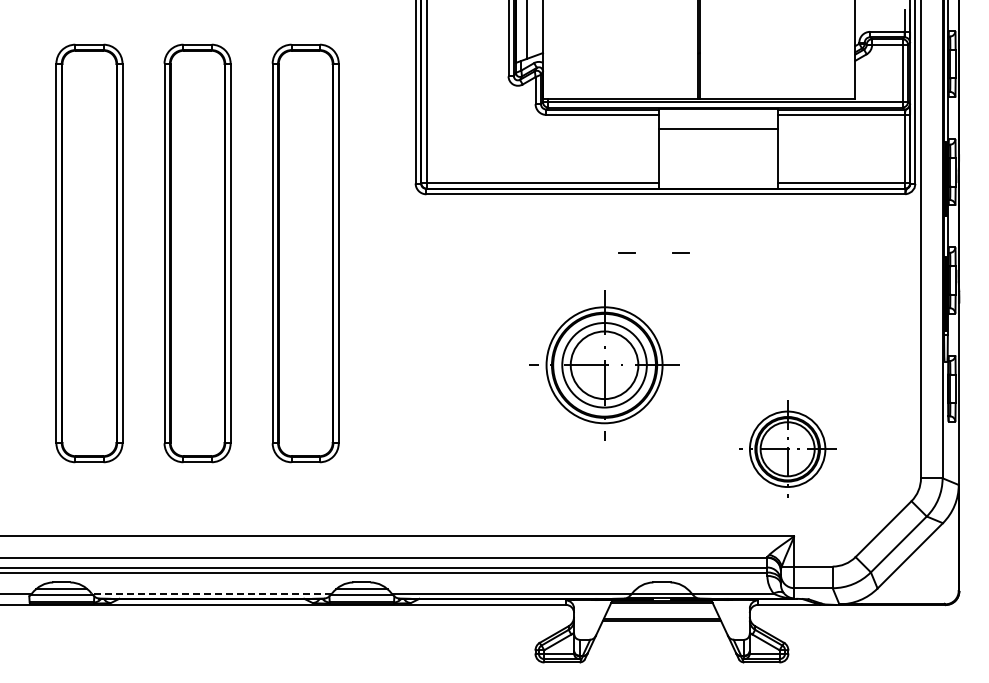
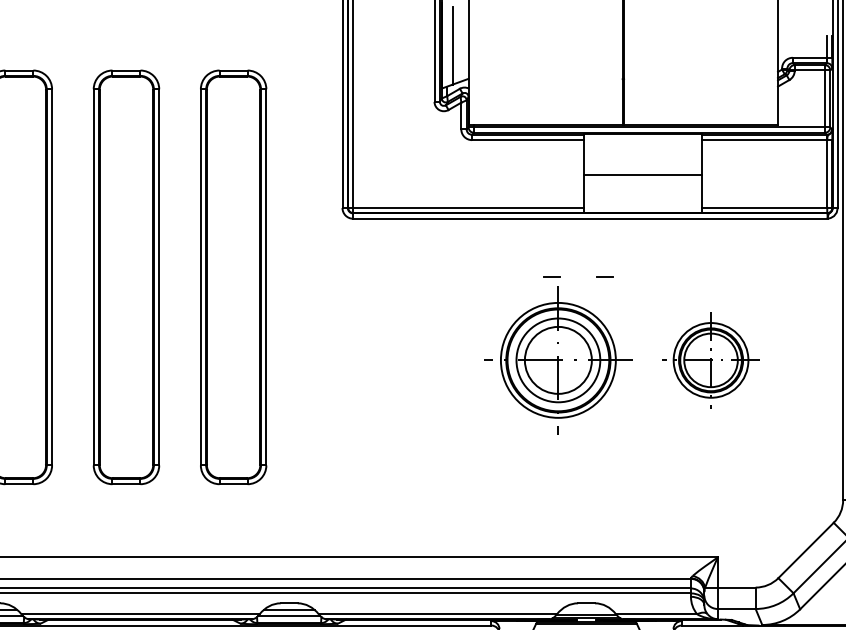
line: (718, 128) -> (642, 174), moved
part: (604, 365) -> (558, 360), moved
part: (787, 448) -> (710, 359), moved
line: (211, 593) -> (140, 614), dashed -> solid

